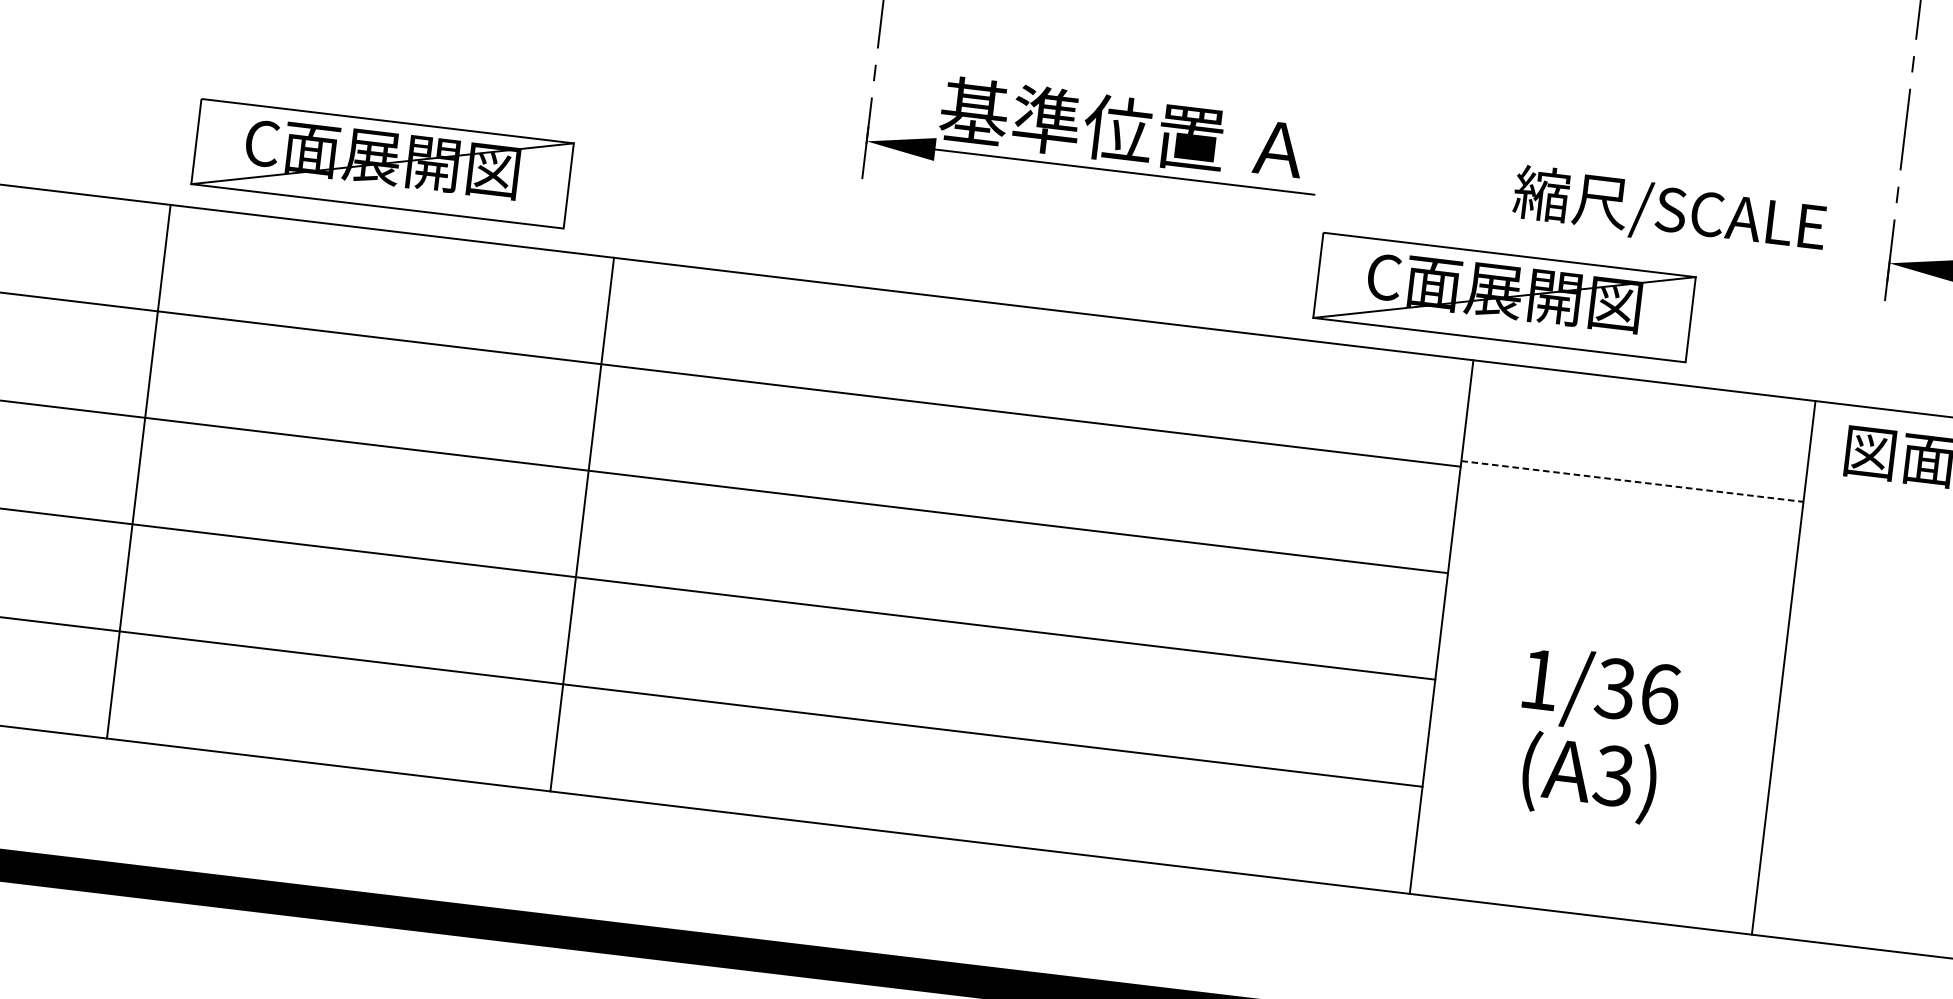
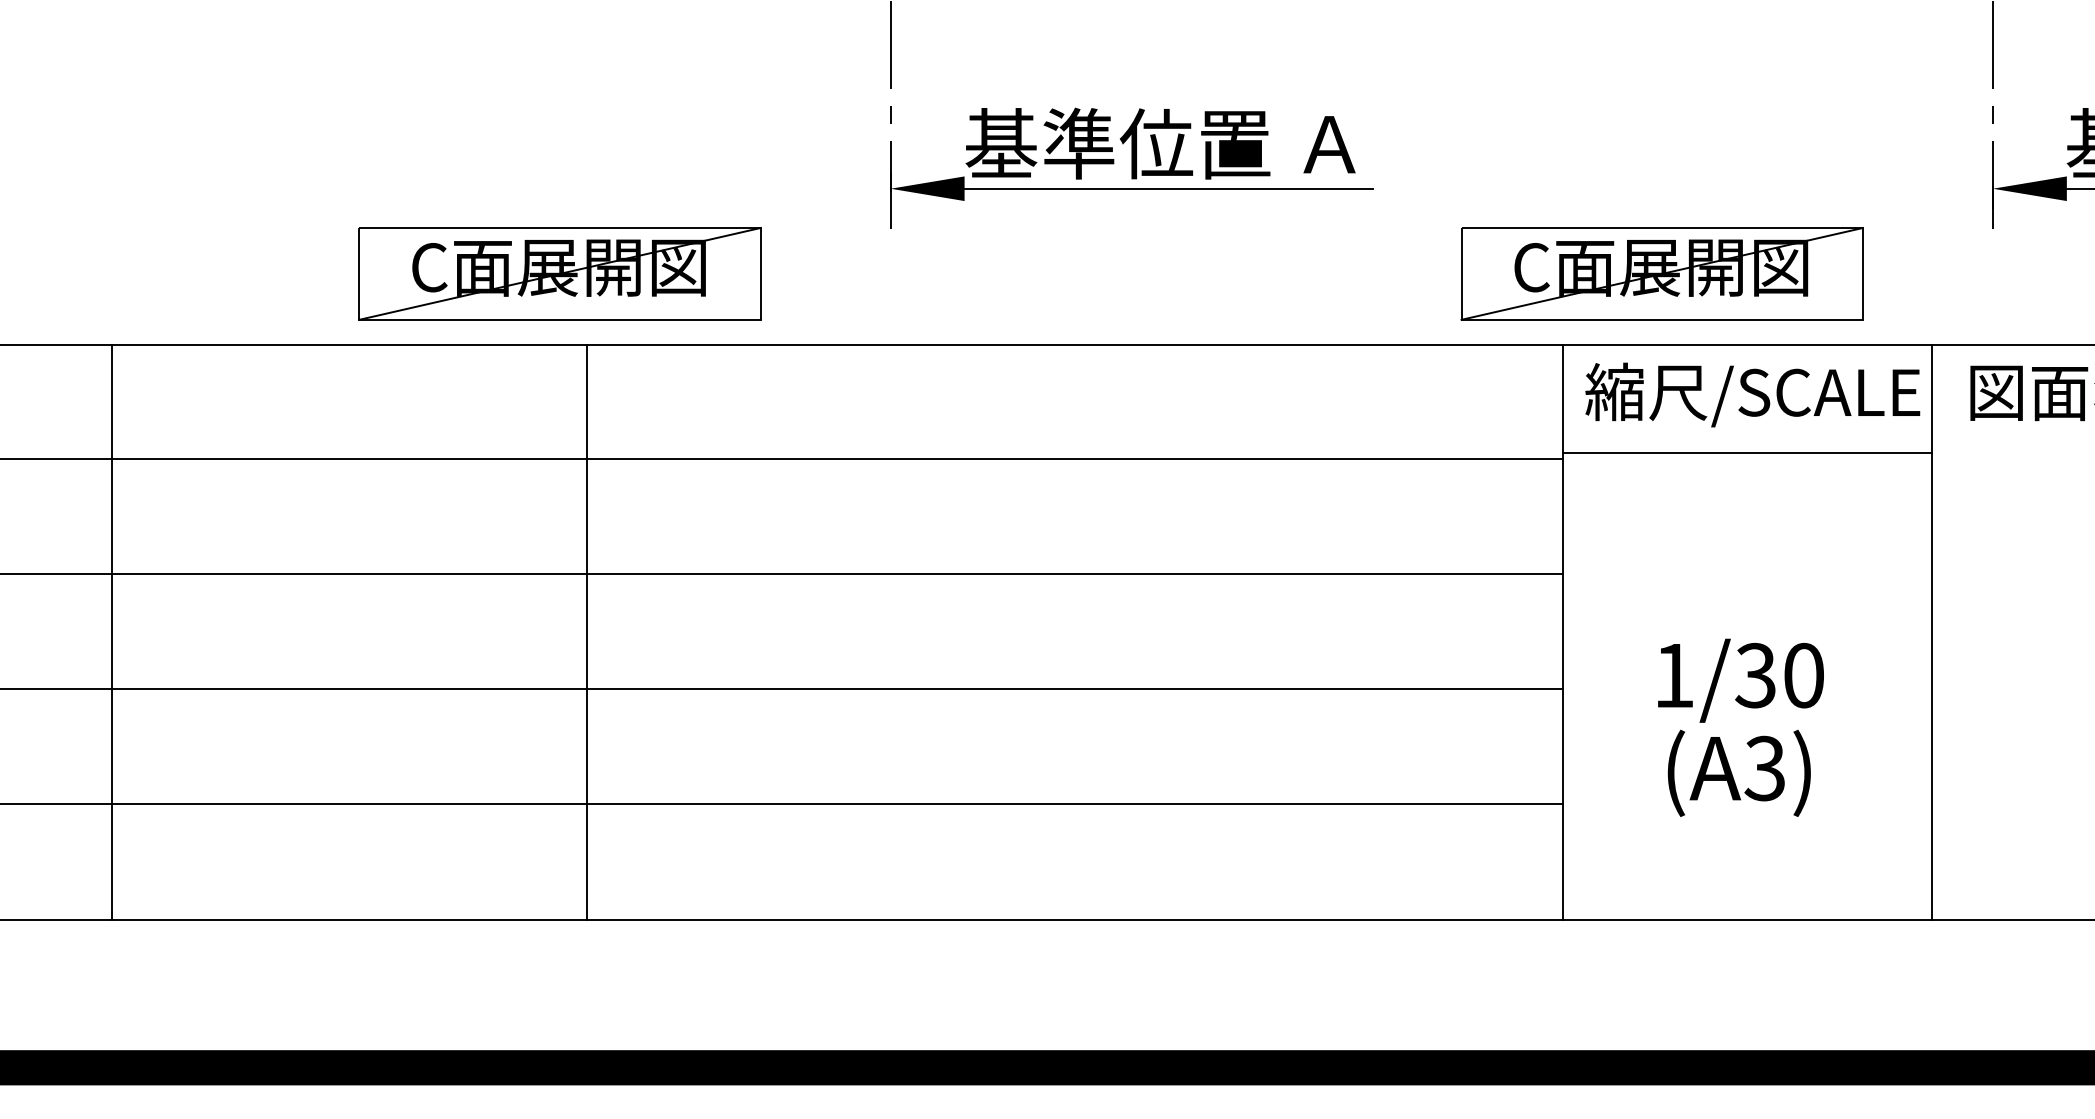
part: (382, 163) -> (559, 273), moved
text: (1669, 211) -> (1752, 394), moved
part: (1503, 297) -> (1661, 273), moved
line: (138, 471) -> (111, 631), moved
line: (1632, 481) -> (1747, 453), dashed -> solid
line: (581, 524) -> (586, 631), moved
text: (1660, 694) -> (1804, 675), 1/36 -> 1/30

